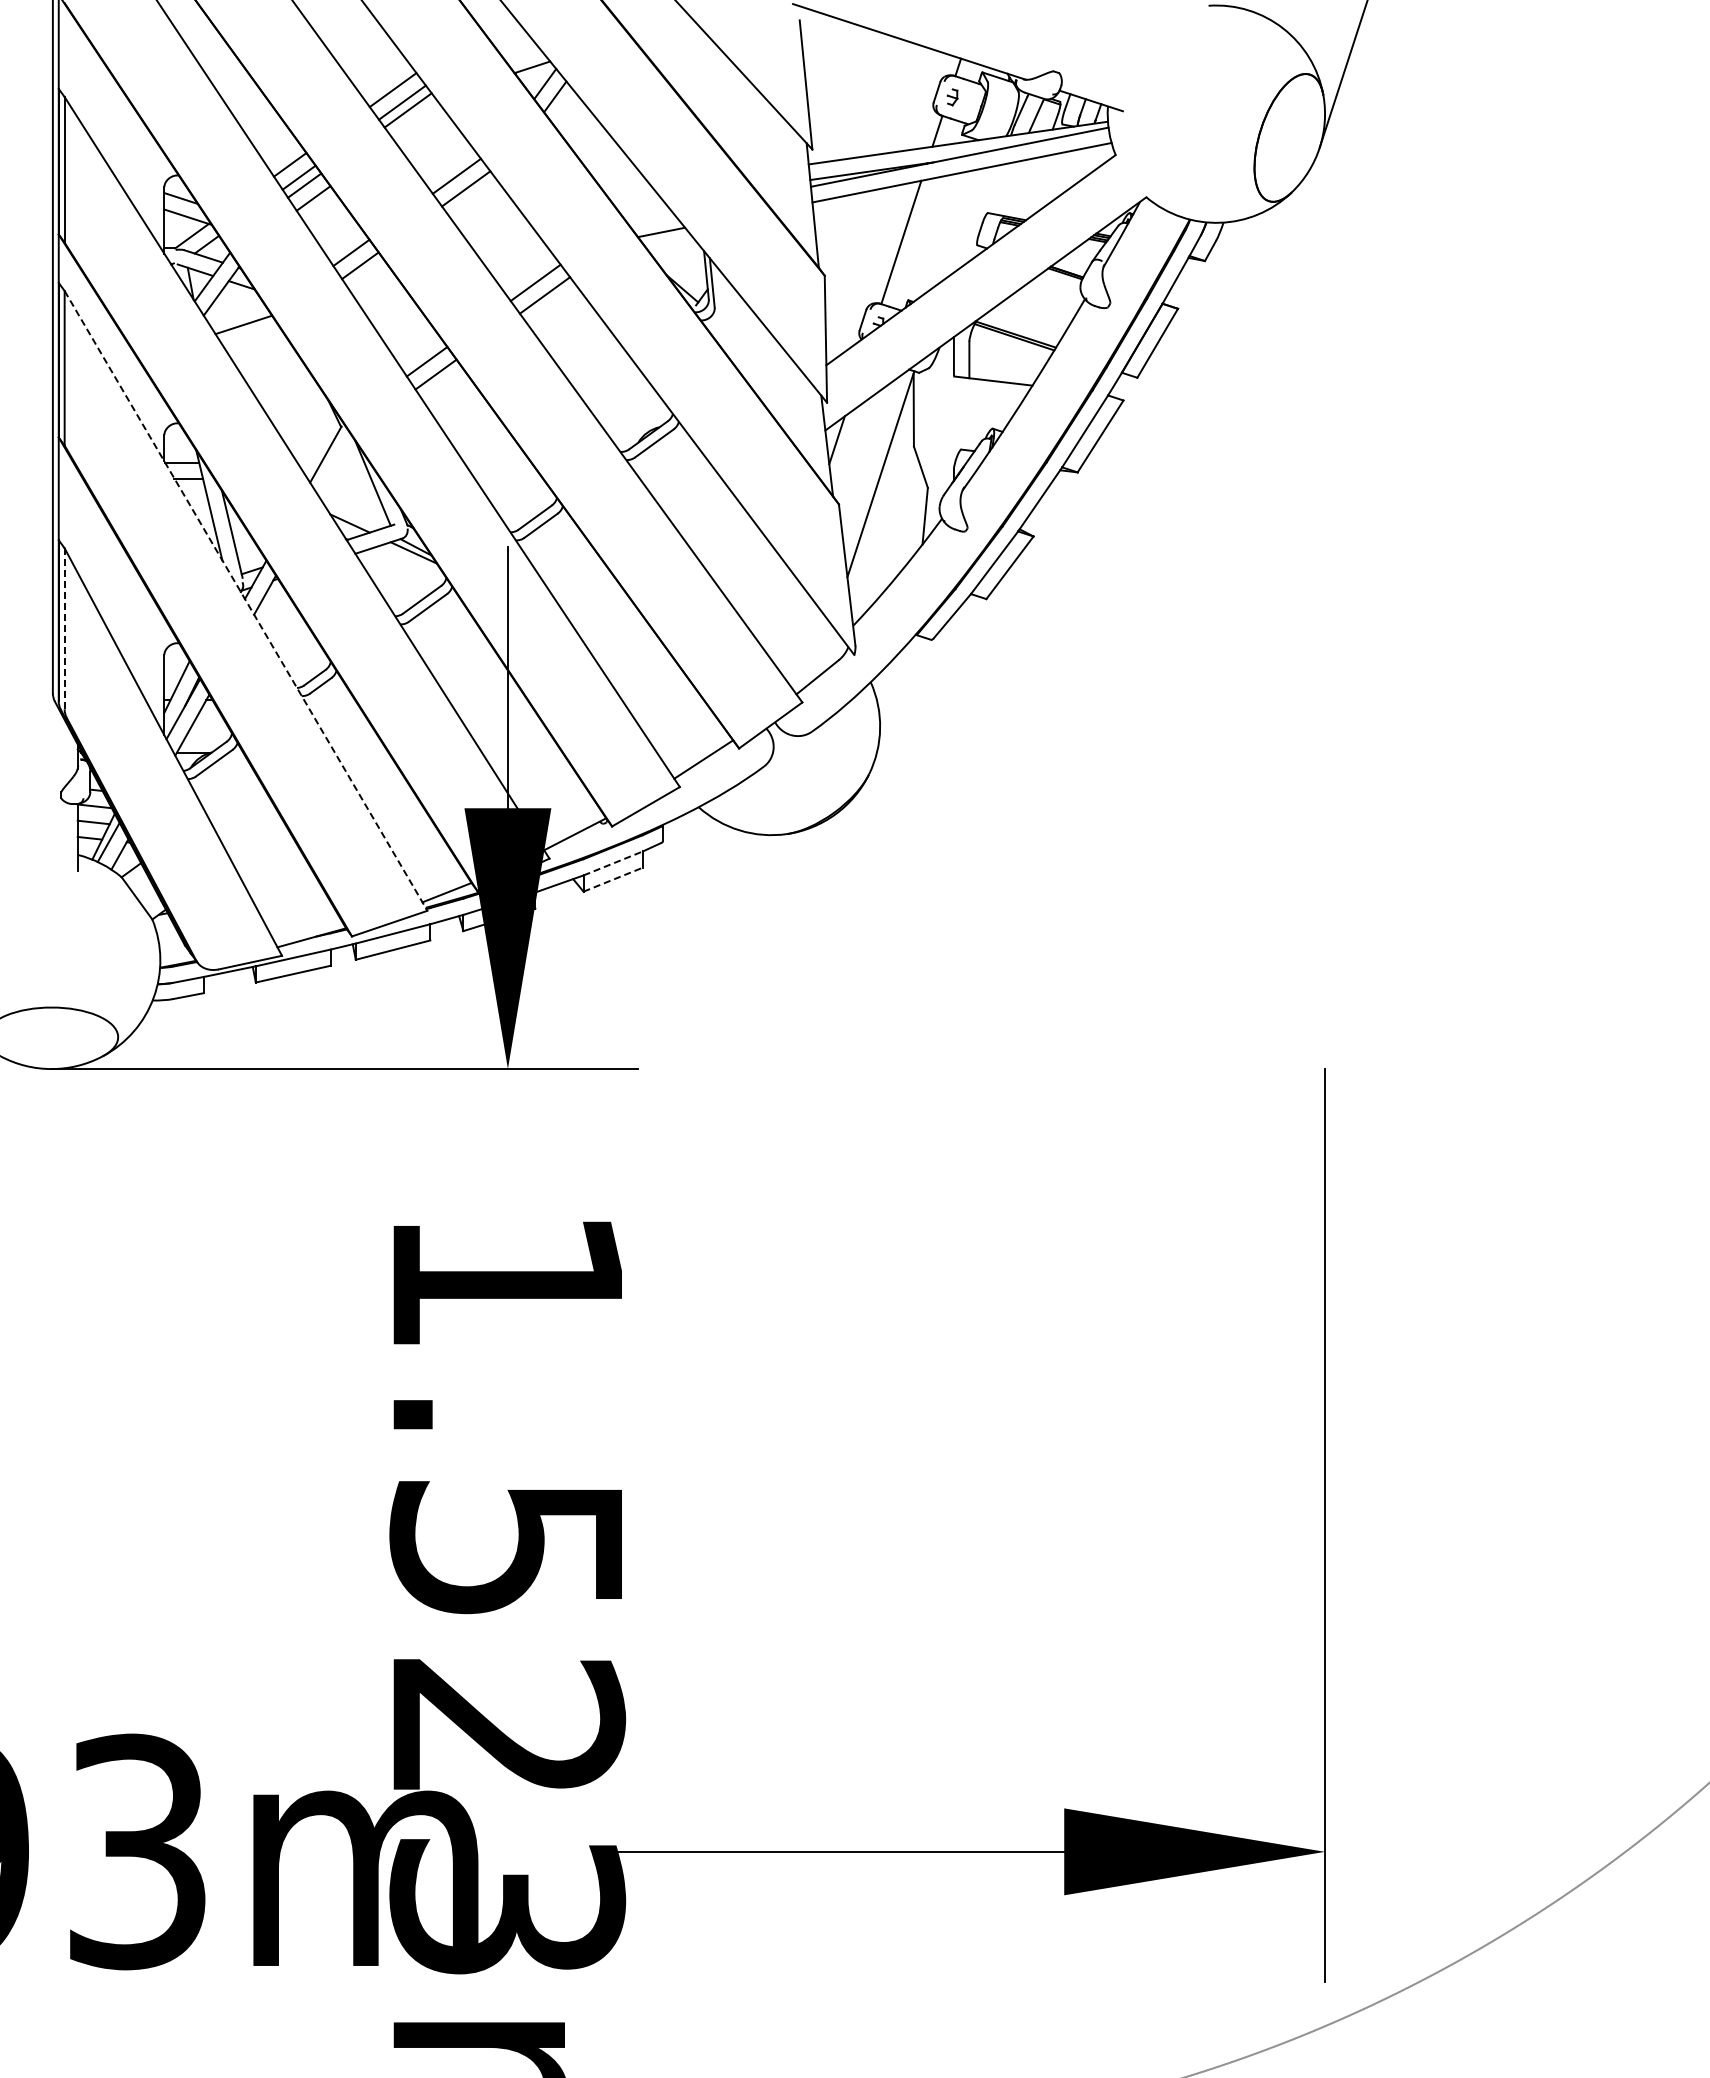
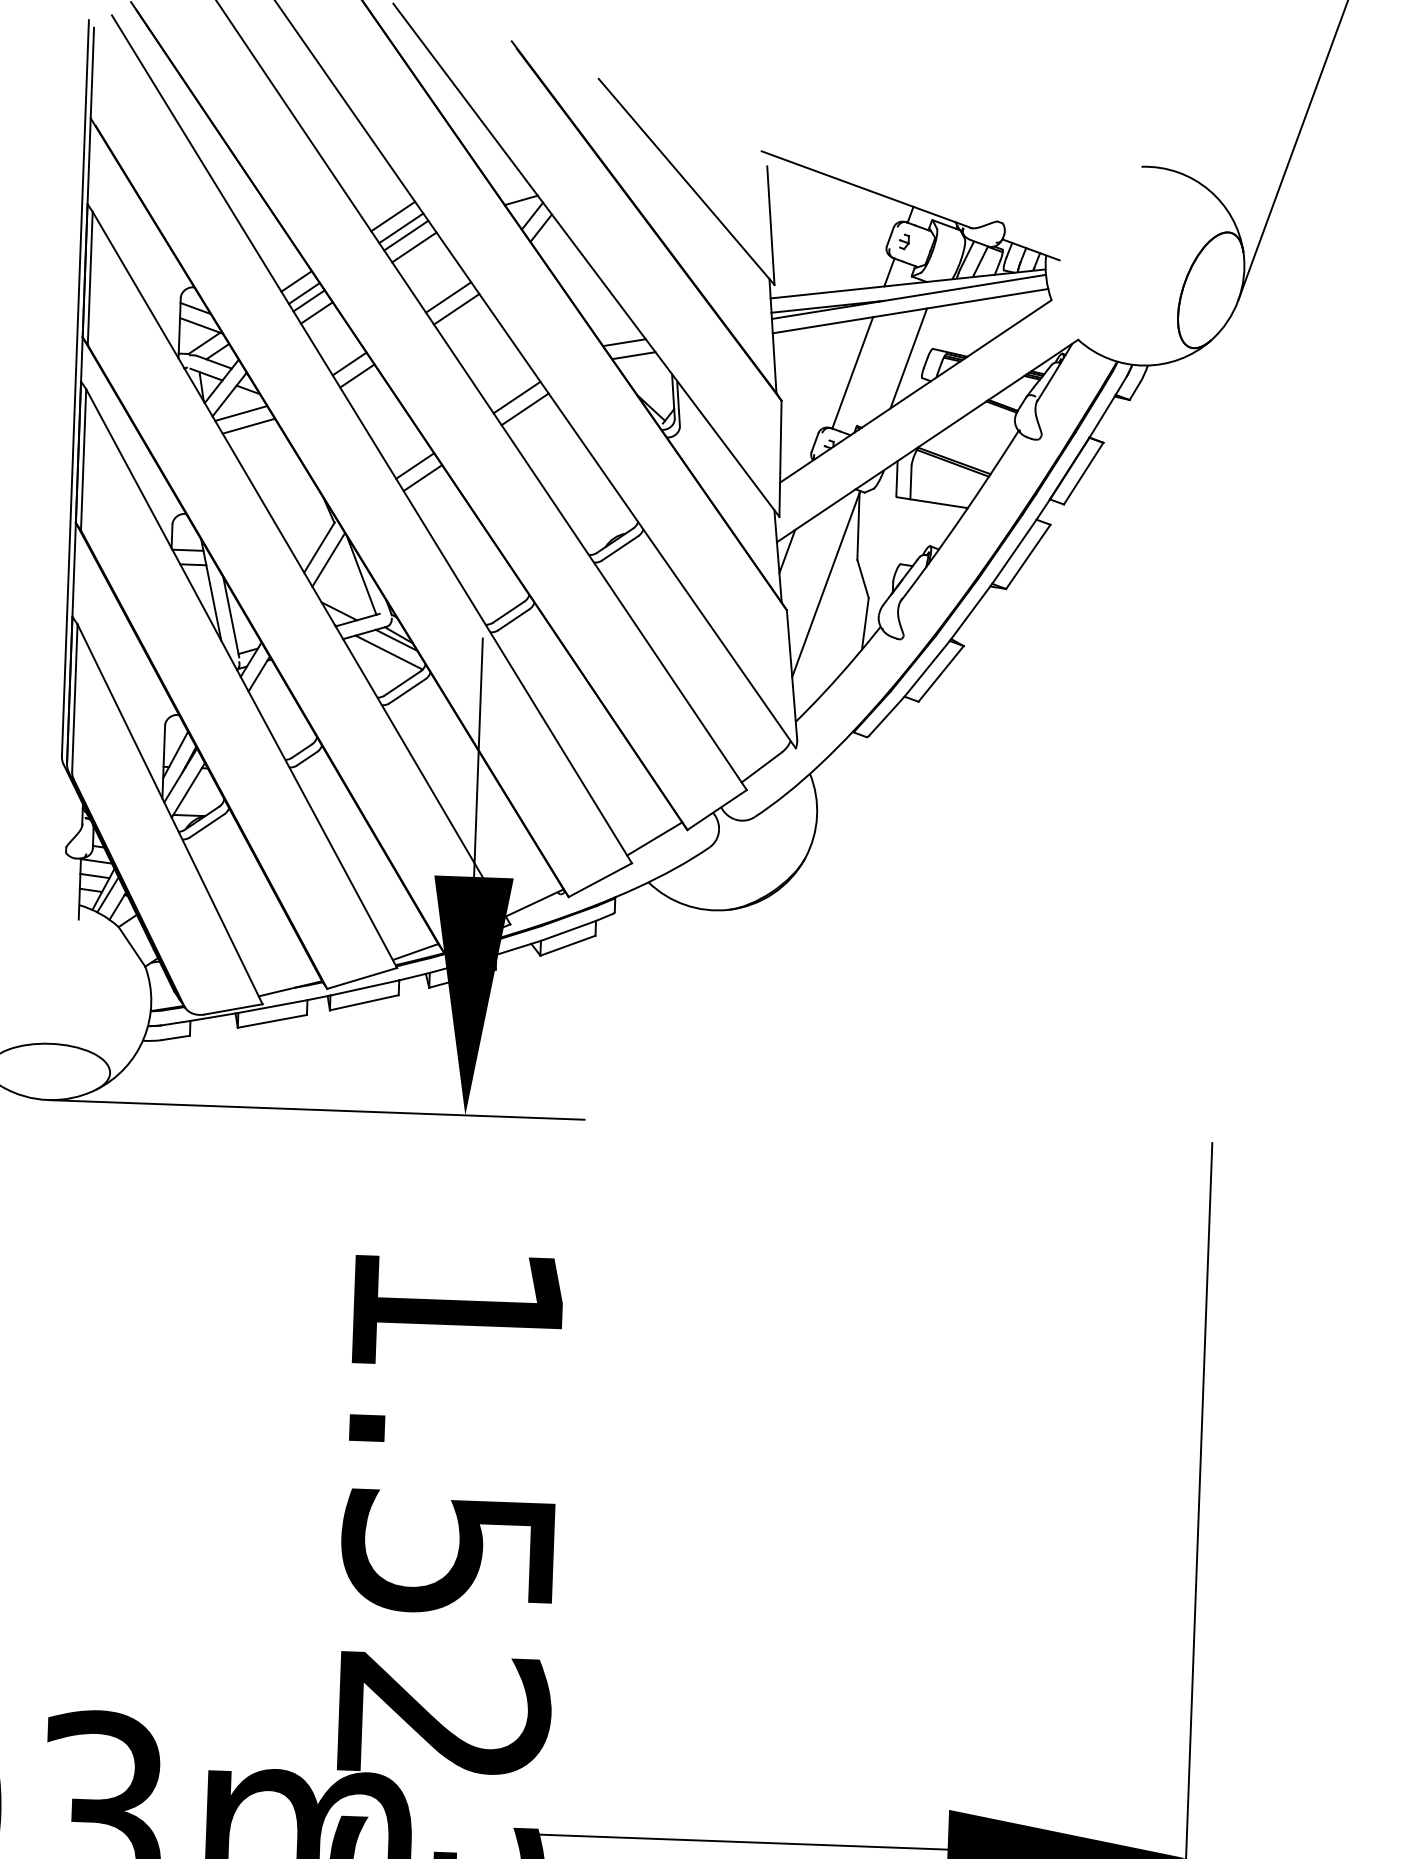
line: (417, 122) -> (414, 246), added
line: (650, 218) -> (624, 342), added
line: (962, 224) -> (909, 358), added
line: (234, 311) -> (240, 413), added
line: (336, 467) -> (328, 559), added
line: (405, 566) -> (388, 652), added
line: (246, 601) -> (242, 679), dashed -> solid
line: (64, 628) -> (74, 697), dashed -> solid
line: (613, 863) -> (568, 930), dashed -> solid
line: (613, 879) -> (568, 945), dashed -> solid

